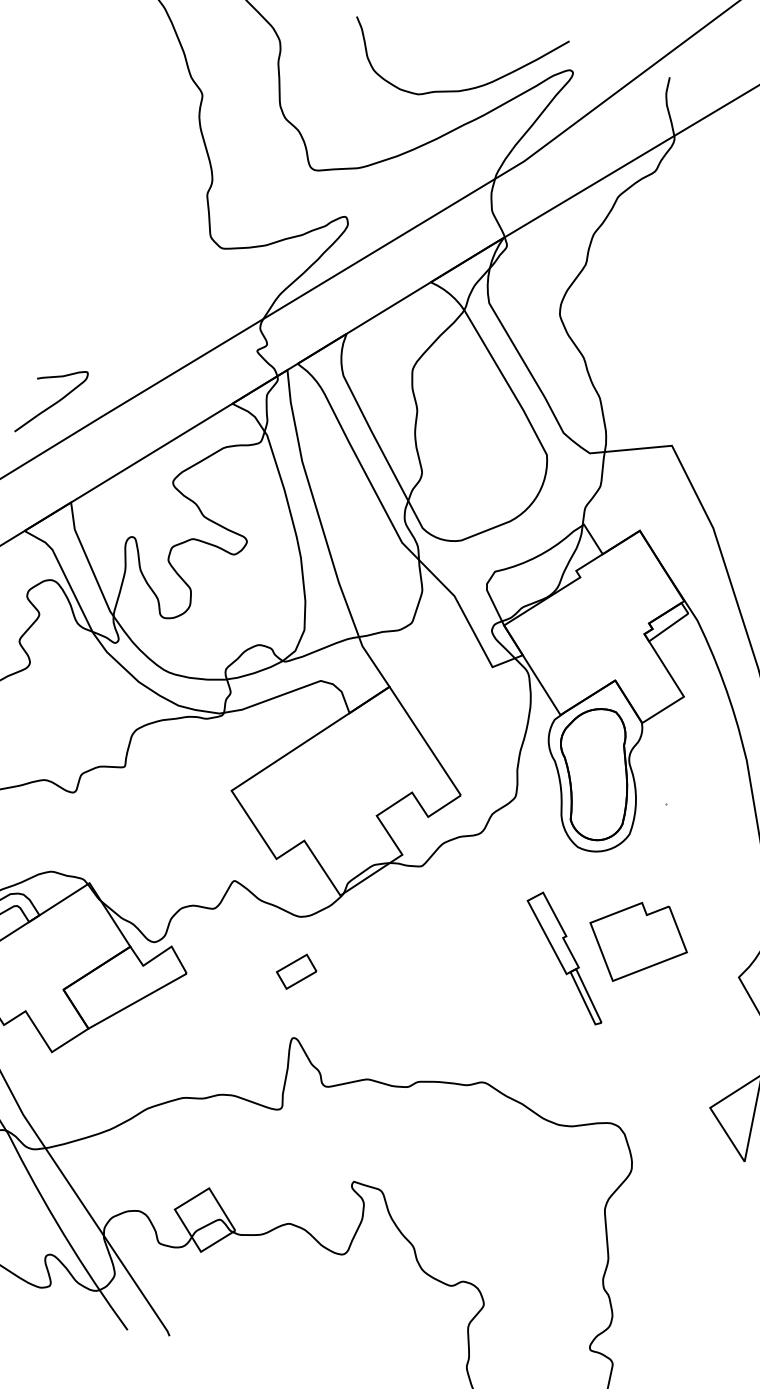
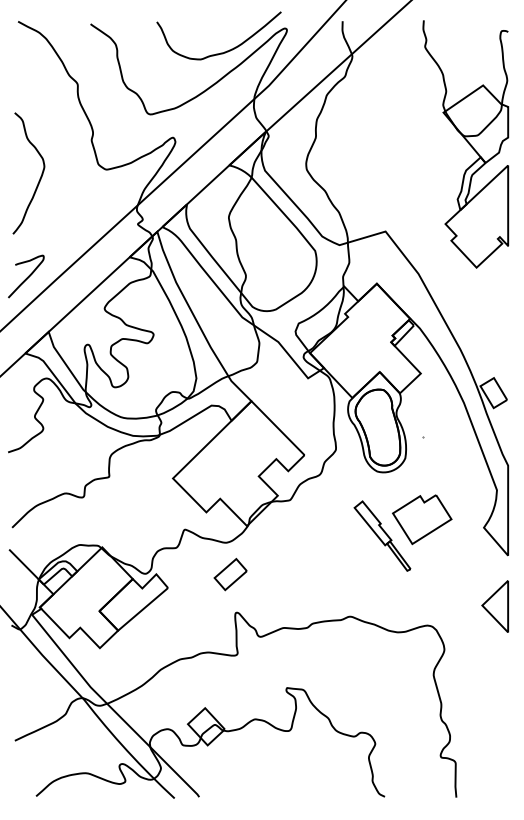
curve: (106, 241) -> (39, 178), added
part: (296, 971) -> (230, 574), size x1.43

